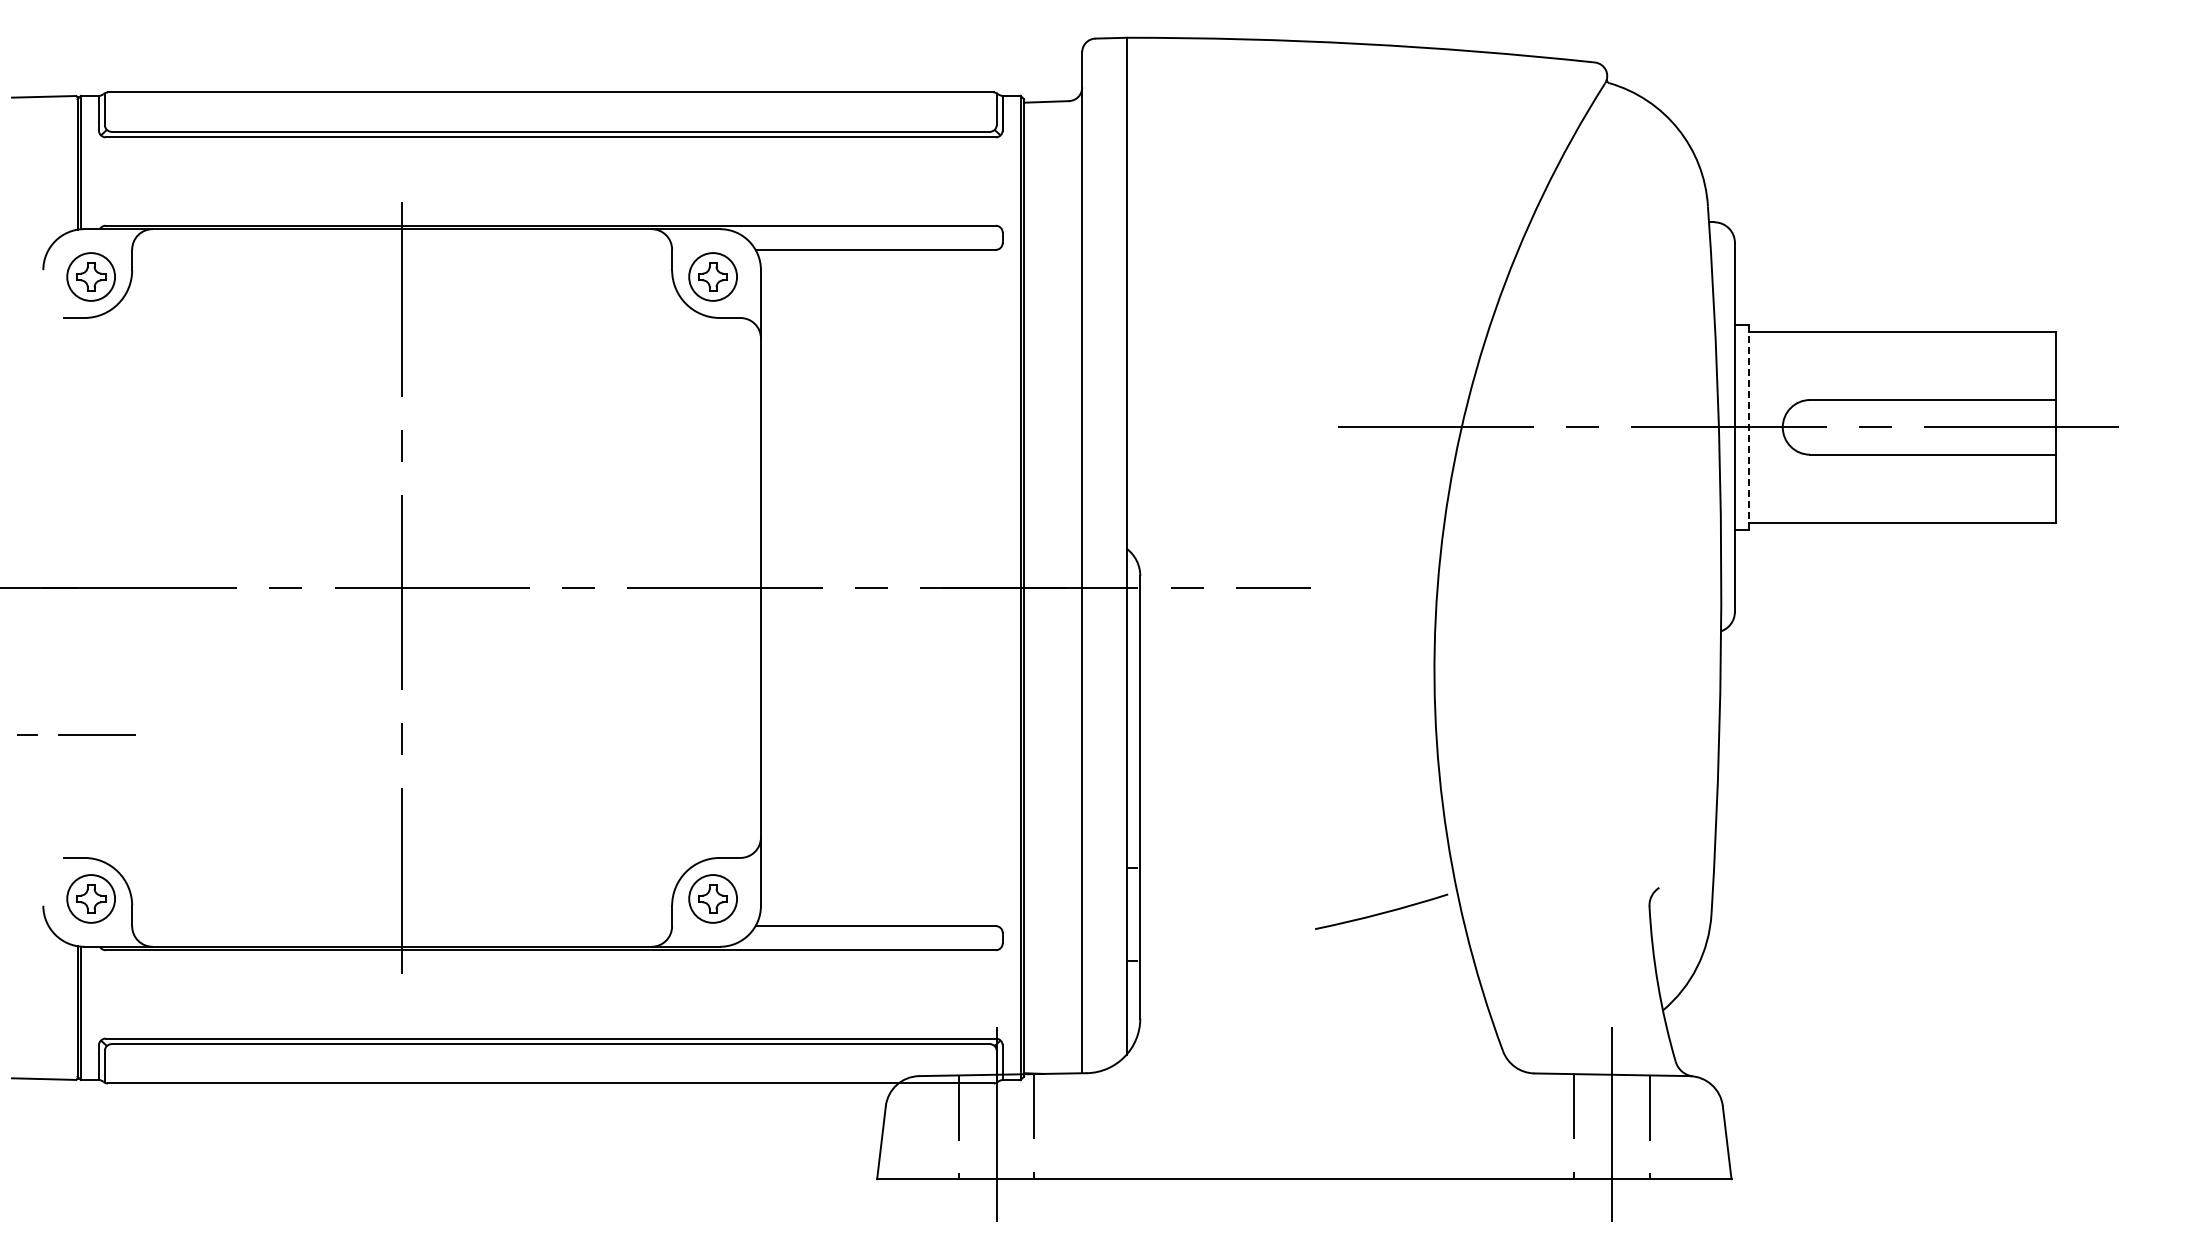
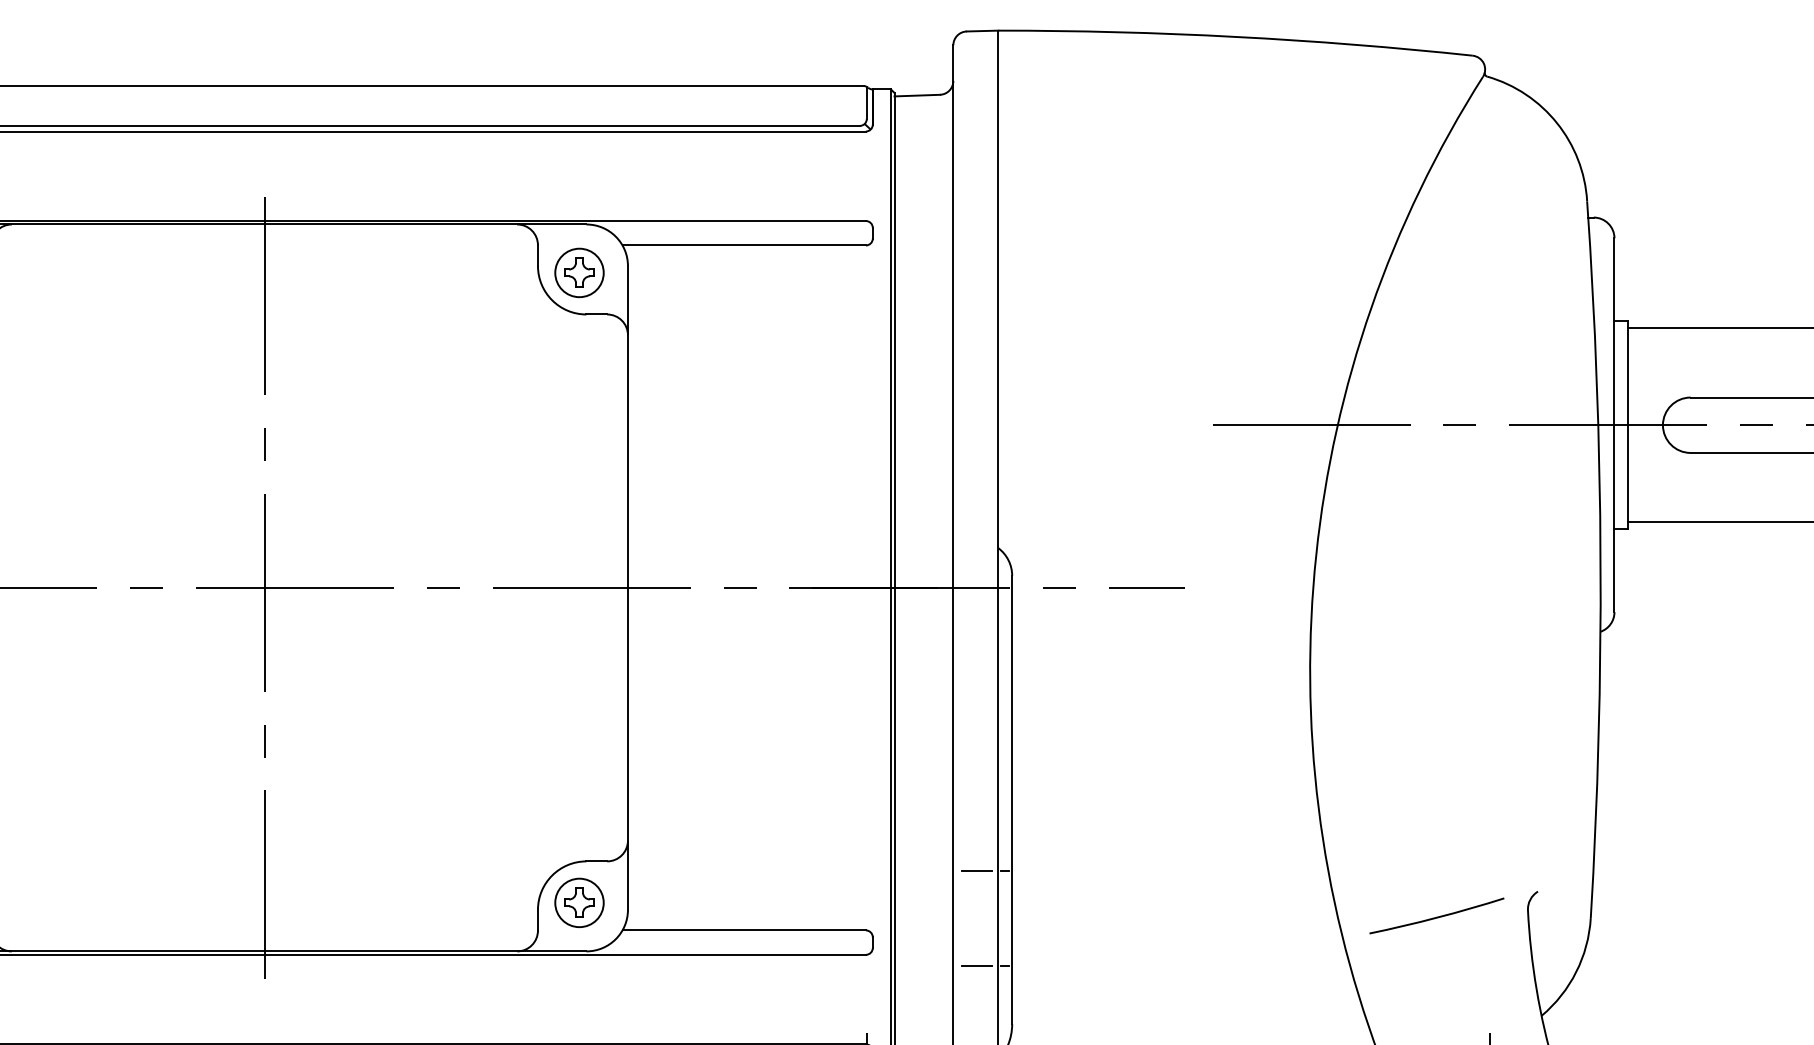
line: (1748, 427) -> (1628, 425), dashed -> solid
line: (1105, 867) -> (976, 871), added
arc: (1381, 912) -> (1436, 916), moved
line: (1105, 961) -> (976, 966), added

